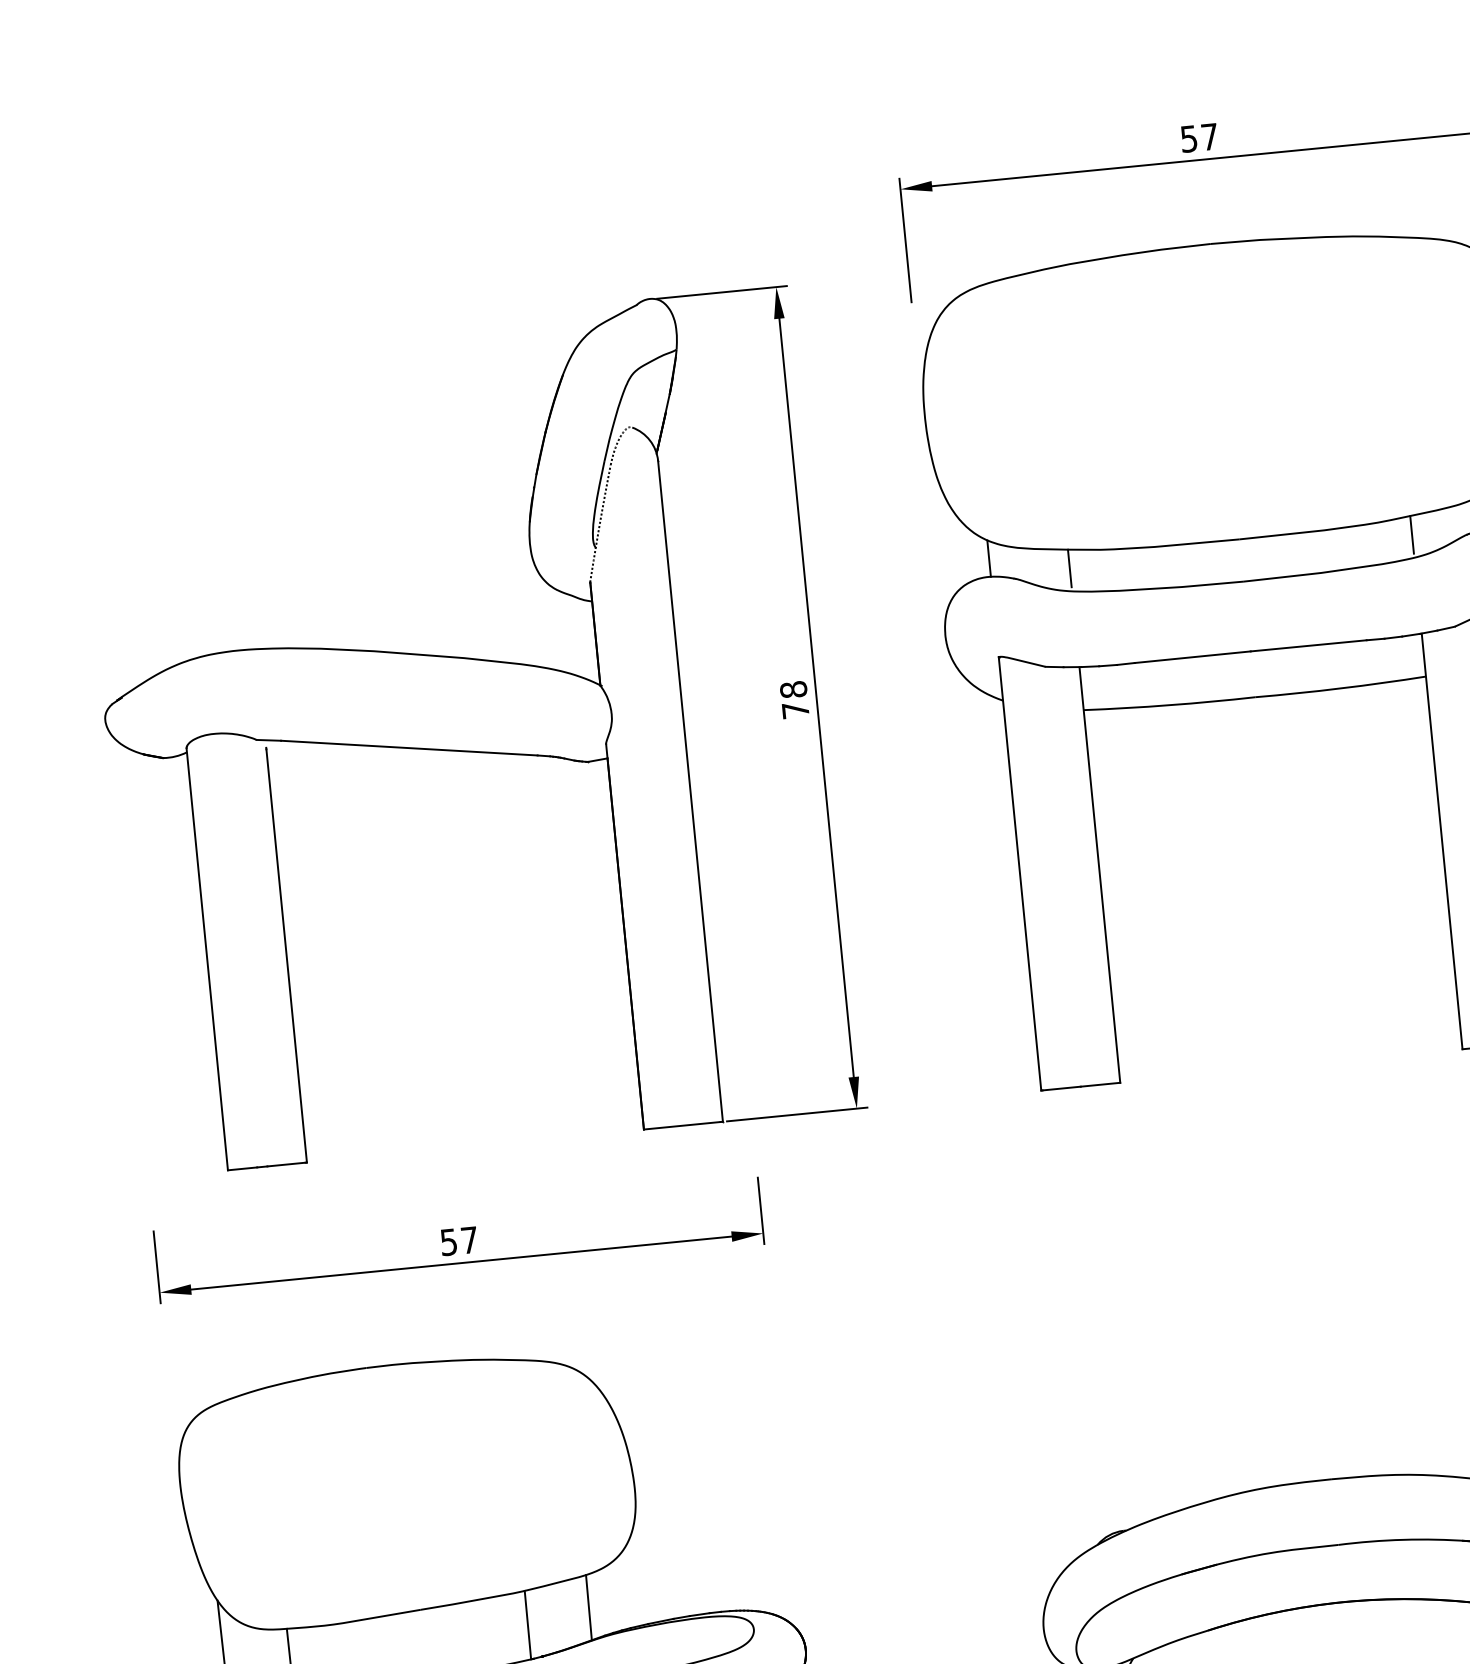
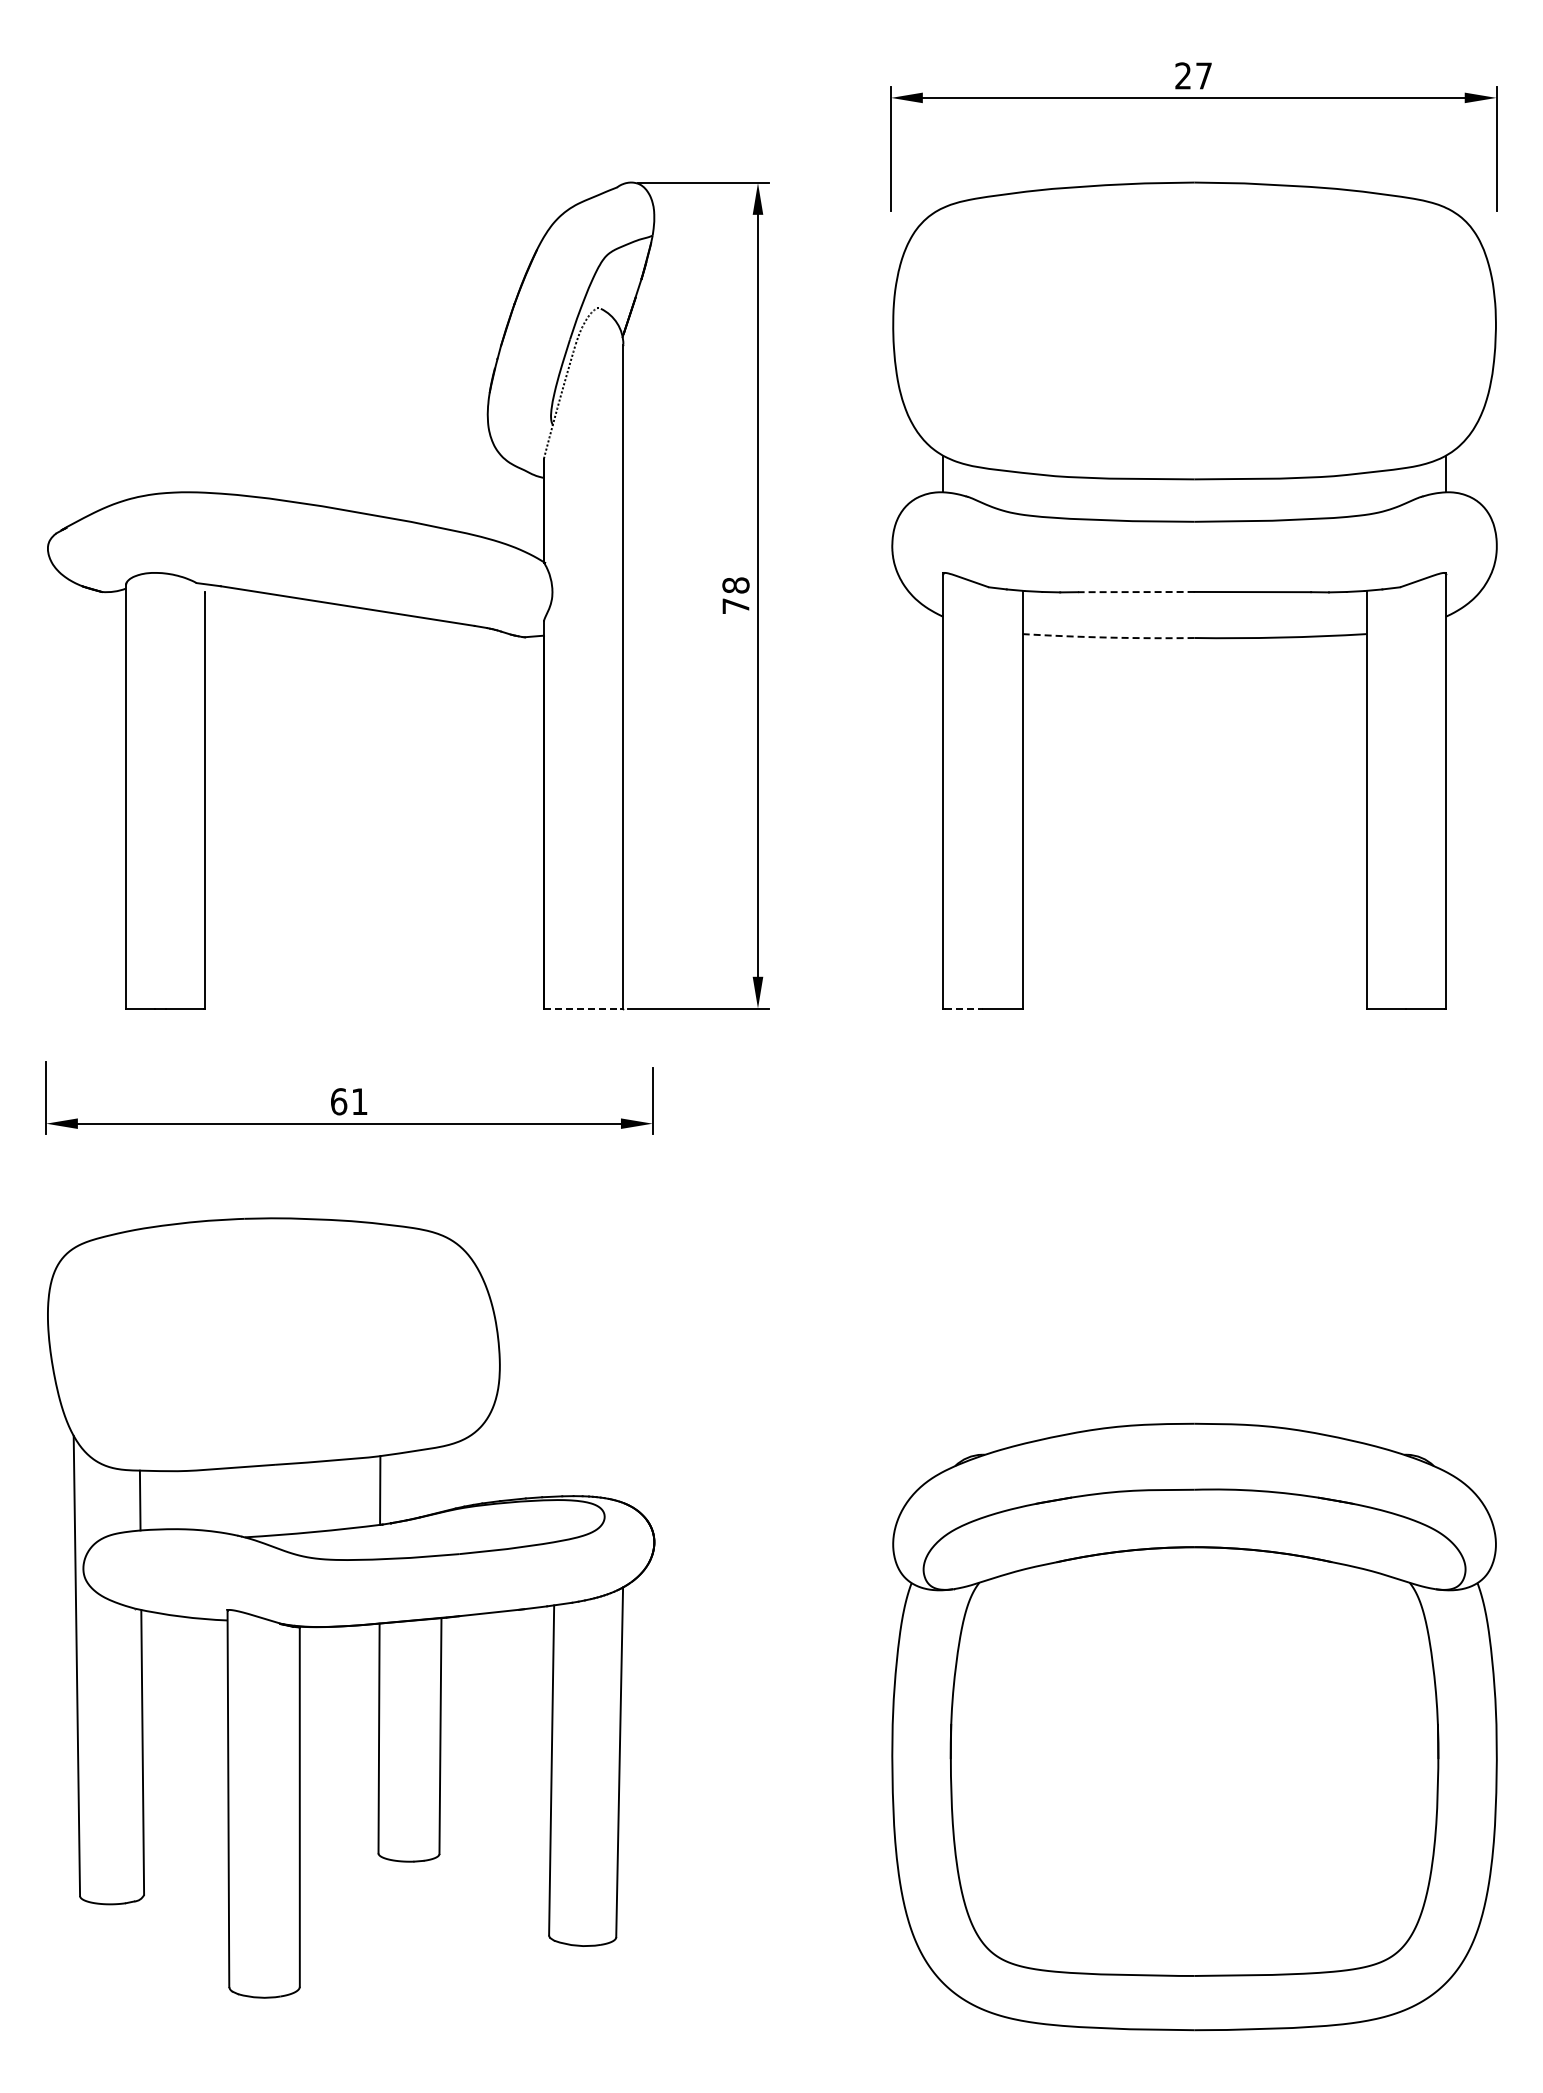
text: (1188, 138) -> (1182, 75), 57 -> 27
line: (1412, 534) -> (1366, 491), removed
line: (1069, 568) -> (1022, 491), removed
line: (1191, 657) -> (1135, 592), solid -> dashed
arc: (1169, 705) -> (1108, 637), solid -> dashed
line: (1062, 1088) -> (964, 1008), solid -> dashed
line: (682, 1125) -> (582, 1008), solid -> dashed
text: (459, 1240) -> (349, 1101), 57 -> 61
line: (588, 1607) -> (442, 1478), removed

